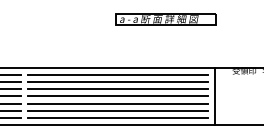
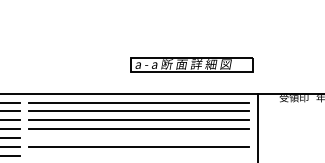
part: (165, 19) -> (191, 64), moved
line: (117, 103) -> (138, 137), removed
line: (117, 117) -> (138, 155), removed

